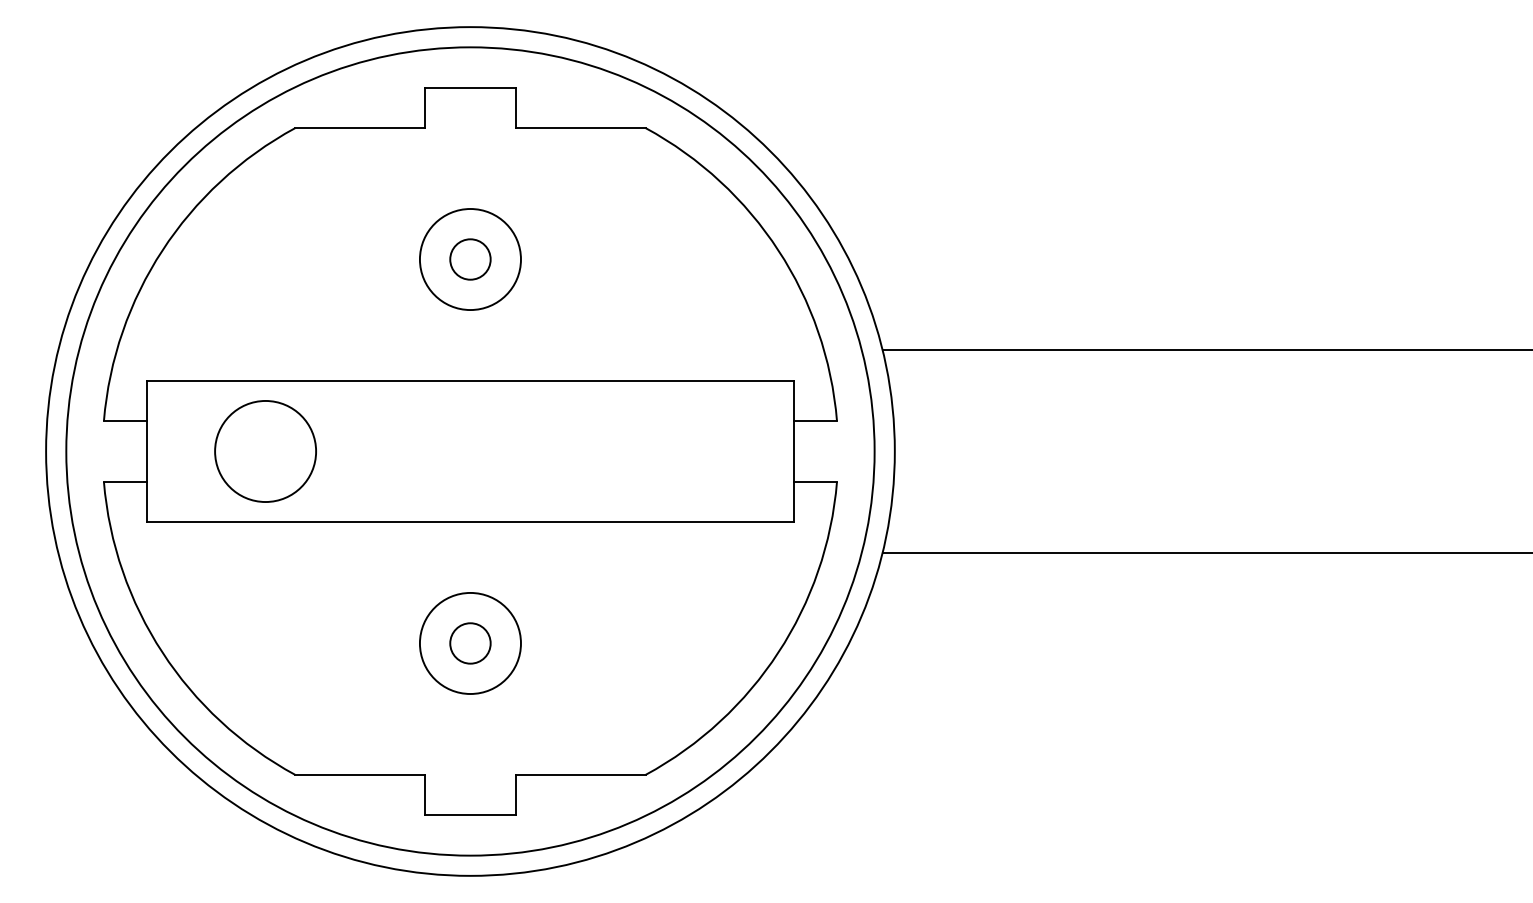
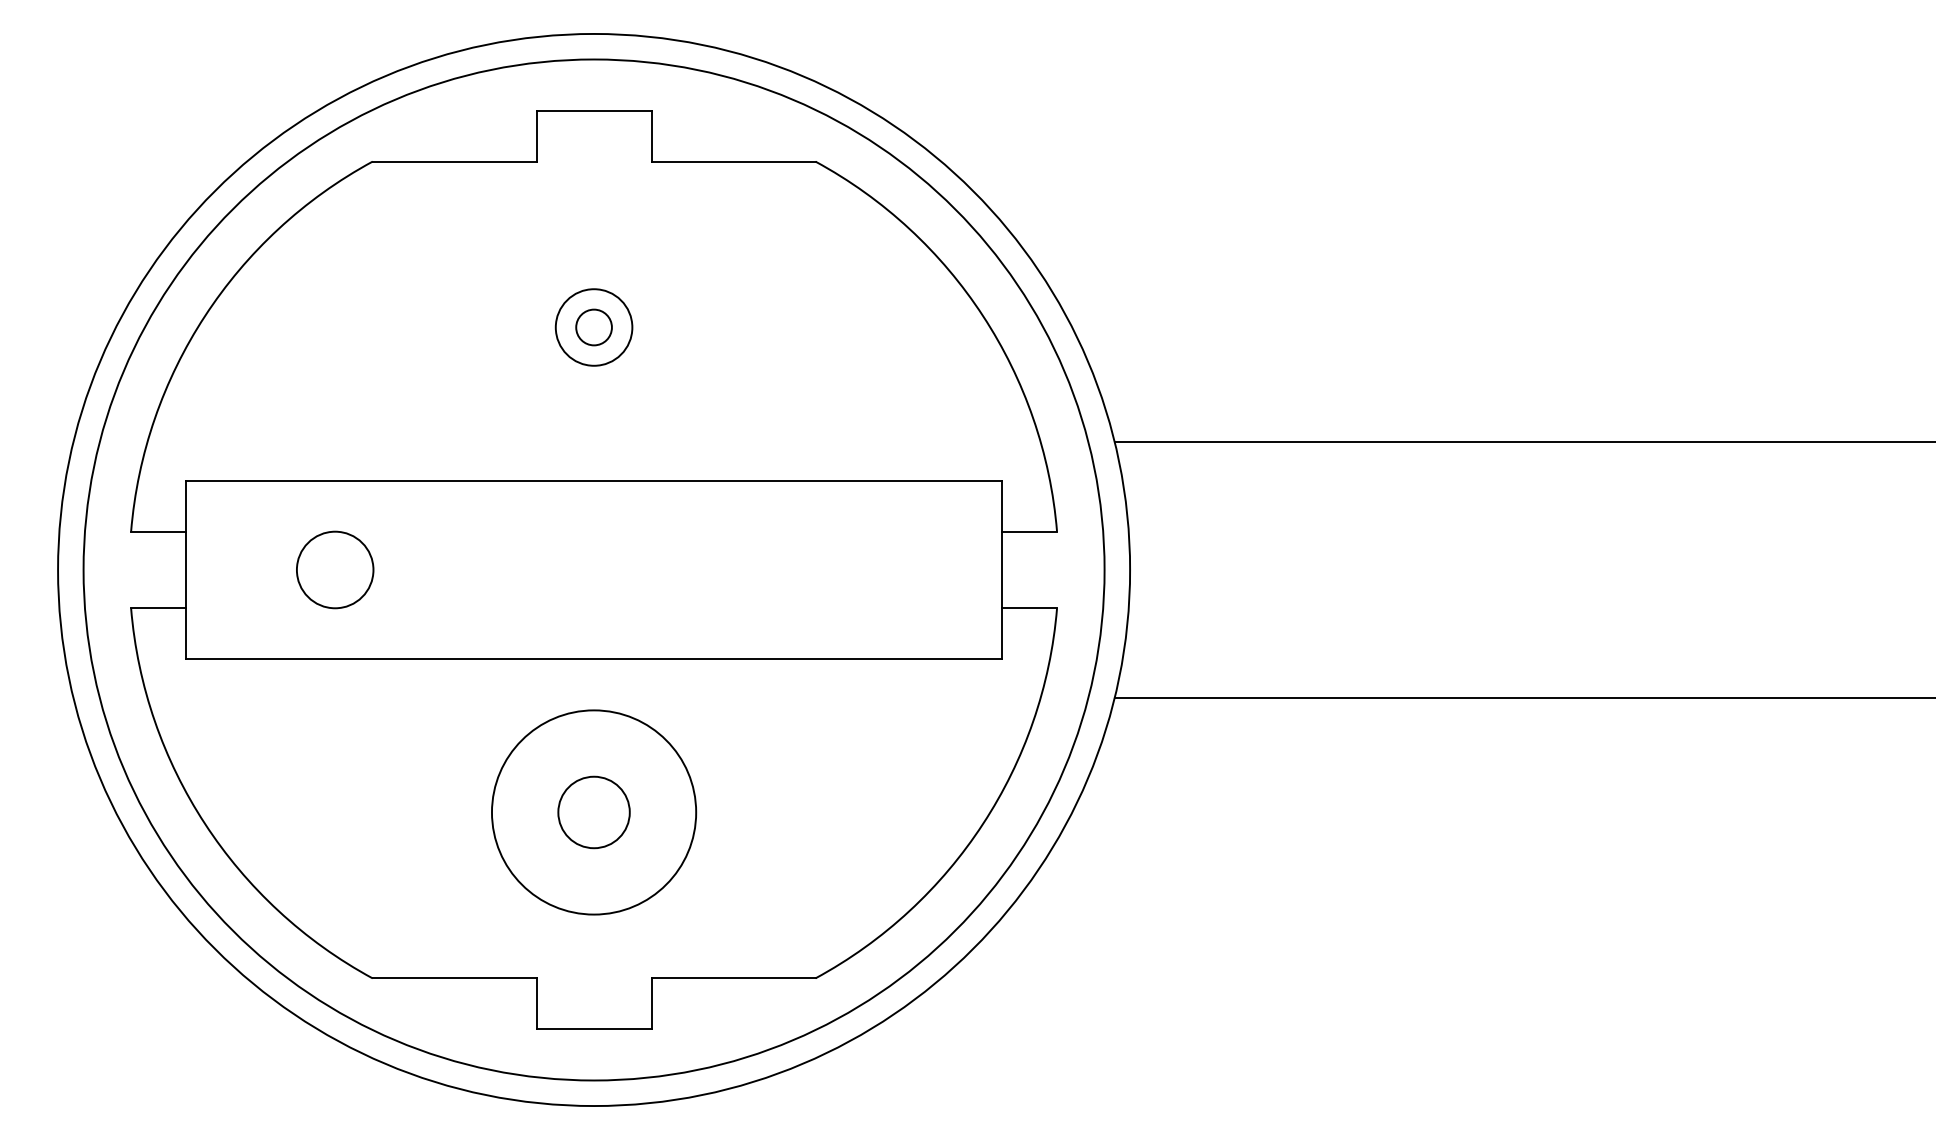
circle: (470, 259) -> (593, 327), size x0.6
circle: (470, 259) -> (593, 327), size x0.7
circle: (264, 451) -> (334, 569), size x0.6
circle: (470, 643) -> (593, 812), size x1.4
circle: (470, 643) -> (593, 812), size x1.6

